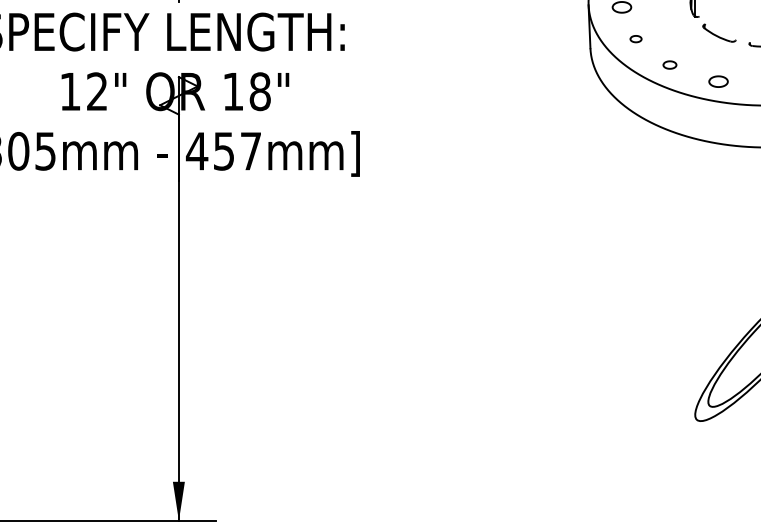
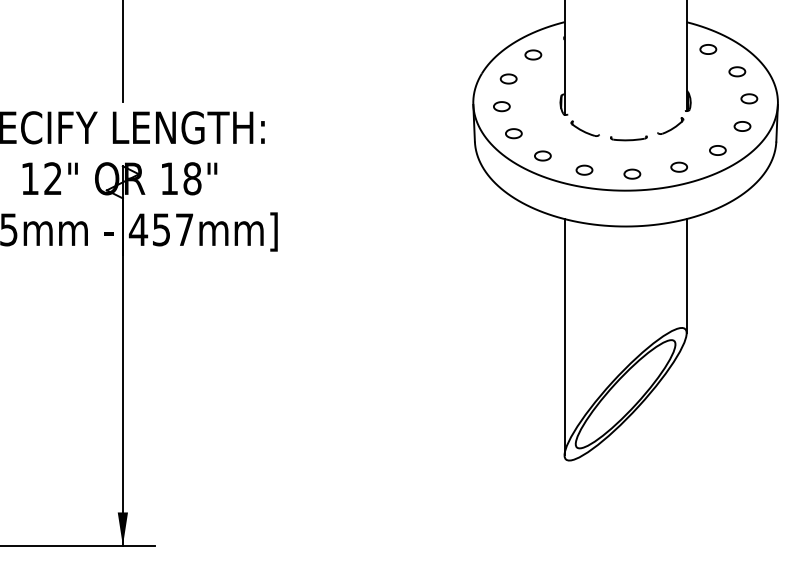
part: (635, 38) -> (513, 133), size x1.67
part: (669, 64) -> (542, 155), size x1.43
line: (695, 277) -> (564, 337), added

